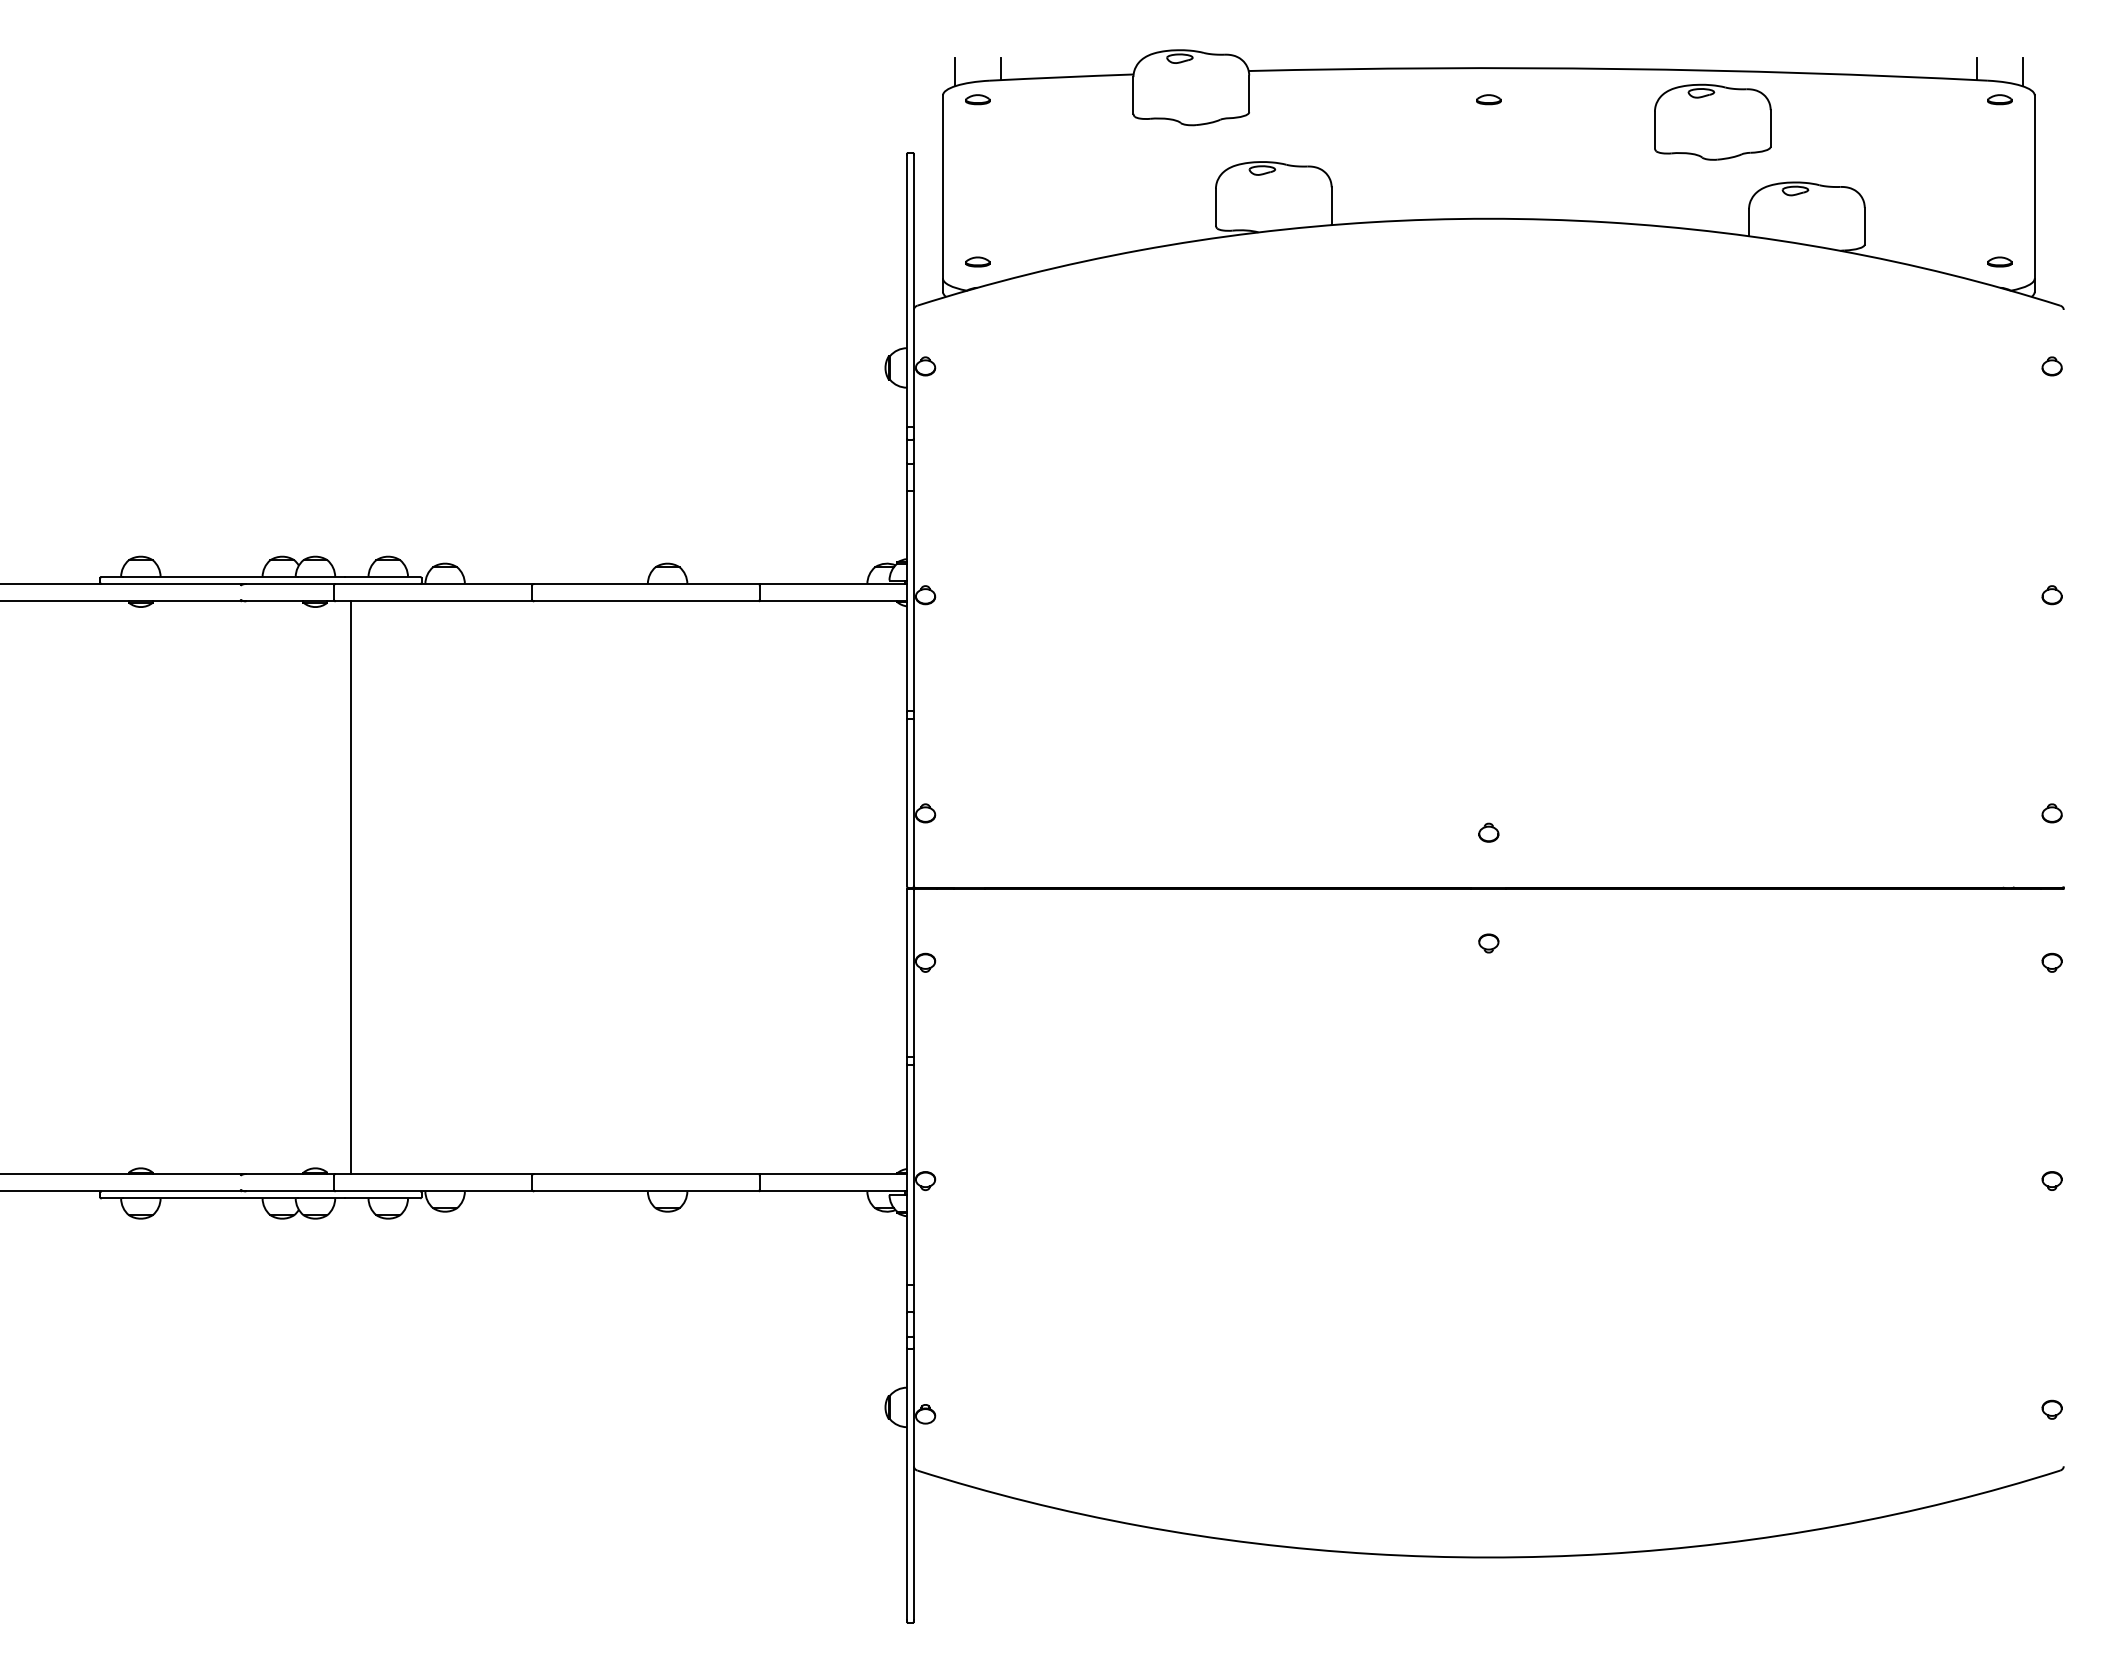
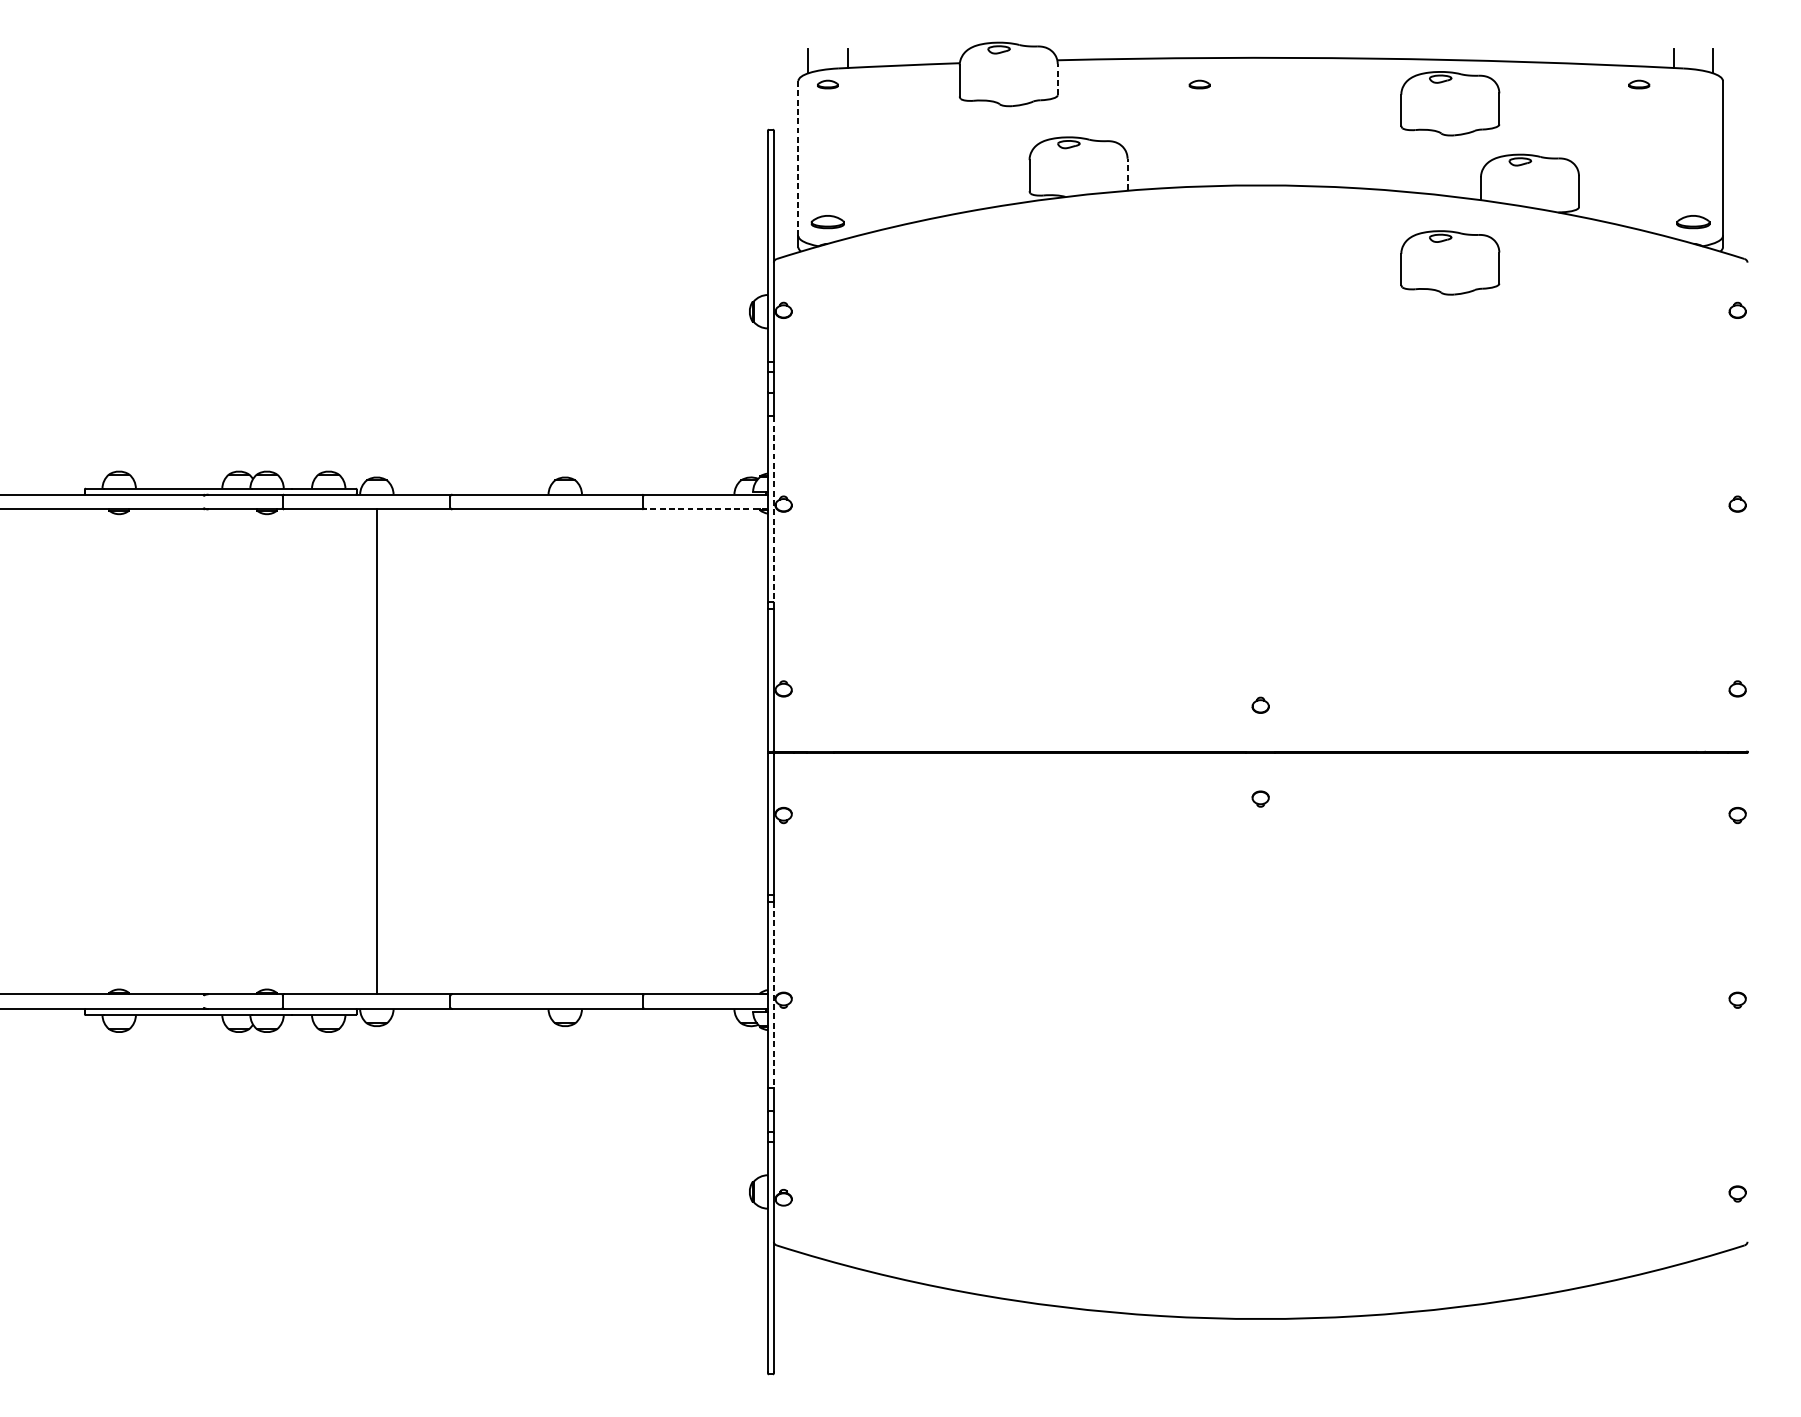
line: (1249, 93) -> (1058, 79), solid -> dashed
part: (1488, 99) -> (1199, 84), moved
part: (1999, 99) -> (1638, 84), moved
line: (942, 187) -> (798, 158), solid -> dashed
line: (1331, 205) -> (1127, 174), solid -> dashed
part: (977, 261) -> (827, 221), size x1.6
part: (1999, 261) -> (1693, 221), size x1.6
part: (1712, 309) -> (1450, 262), added
line: (833, 601) -> (705, 509), solid -> dashed
line: (913, 601) -> (773, 509), solid -> dashed
line: (350, 887) -> (376, 751), moved
line: (913, 1175) -> (773, 995), solid -> dashed

